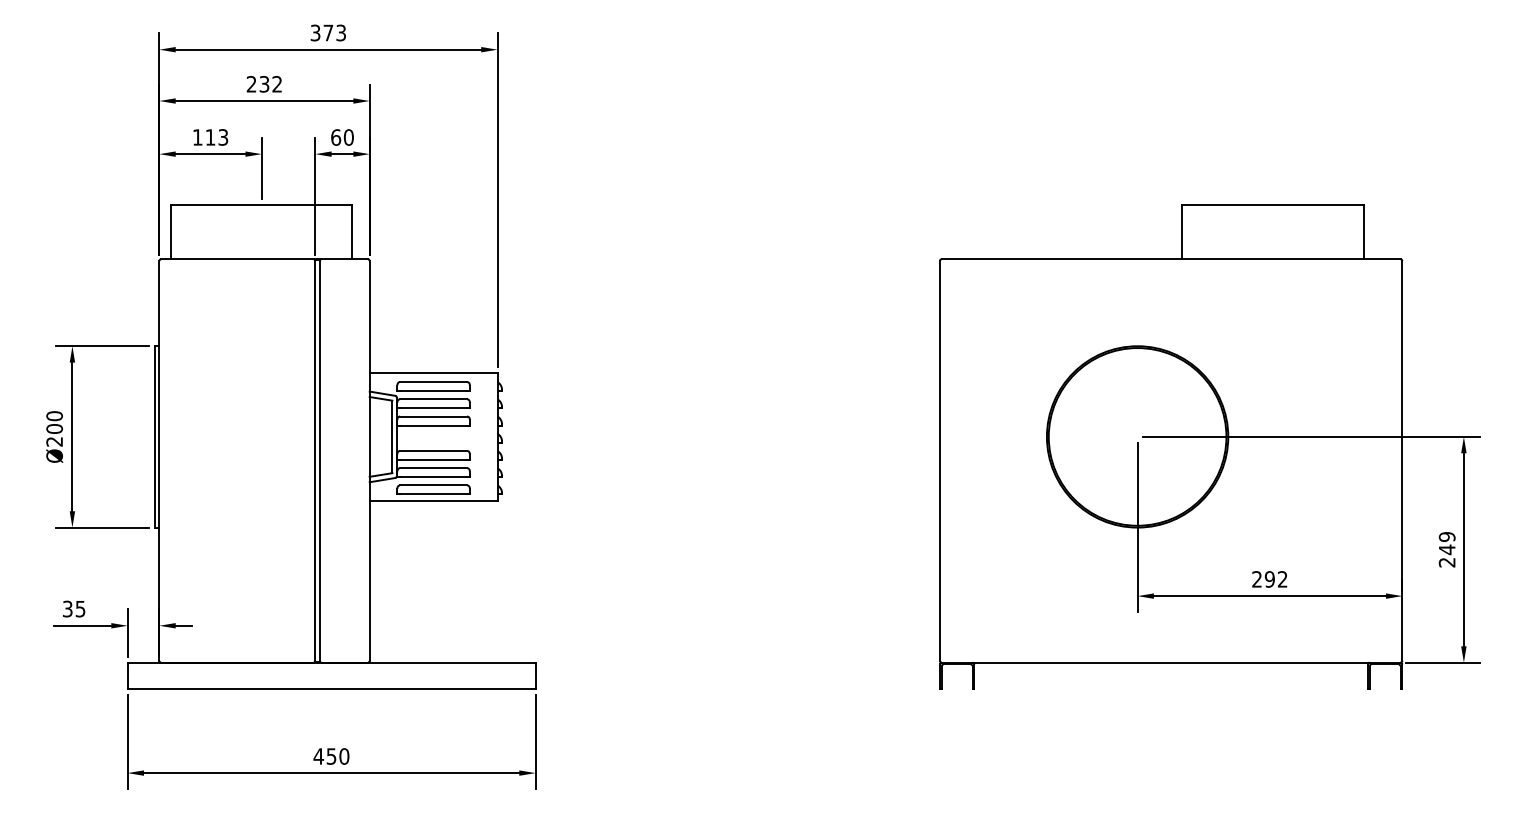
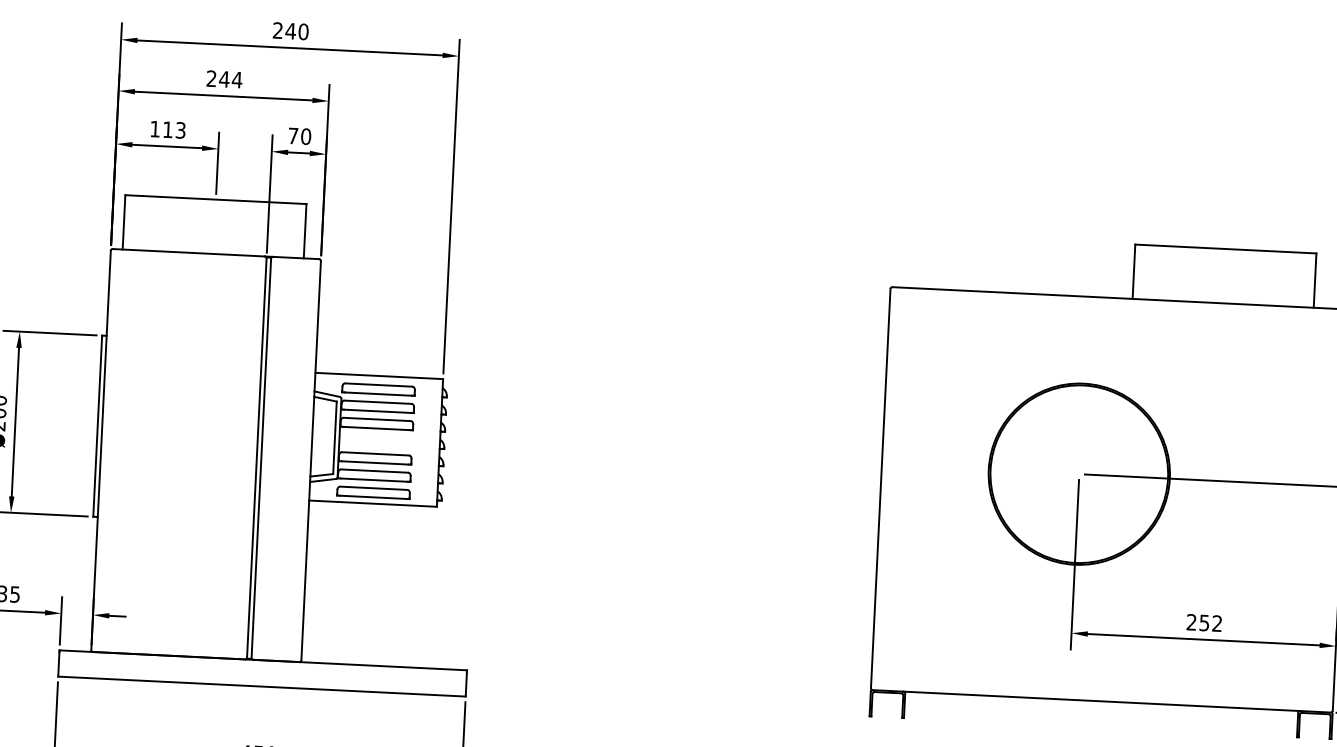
text: (328, 32) -> (290, 30), 373 -> 240
text: (270, 84) -> (230, 79), 232 -> 244
text: (336, 137) -> (293, 136), 60 -> 70
text: (1269, 579) -> (1204, 623), 292 -> 252

